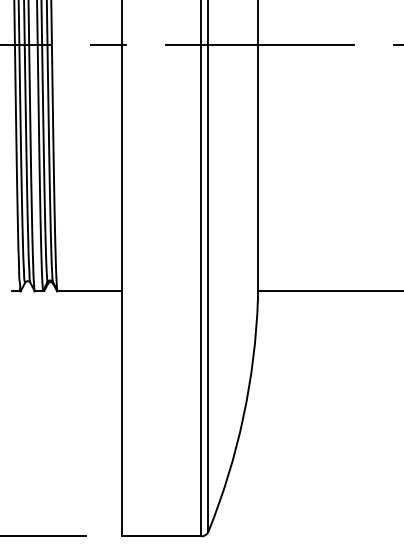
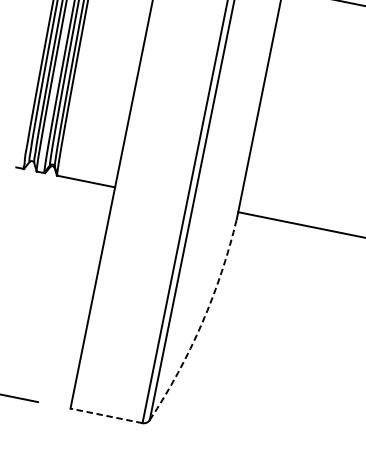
arc: (243, 417) -> (202, 323), solid -> dashed
line: (161, 536) -> (106, 415), solid -> dashed

